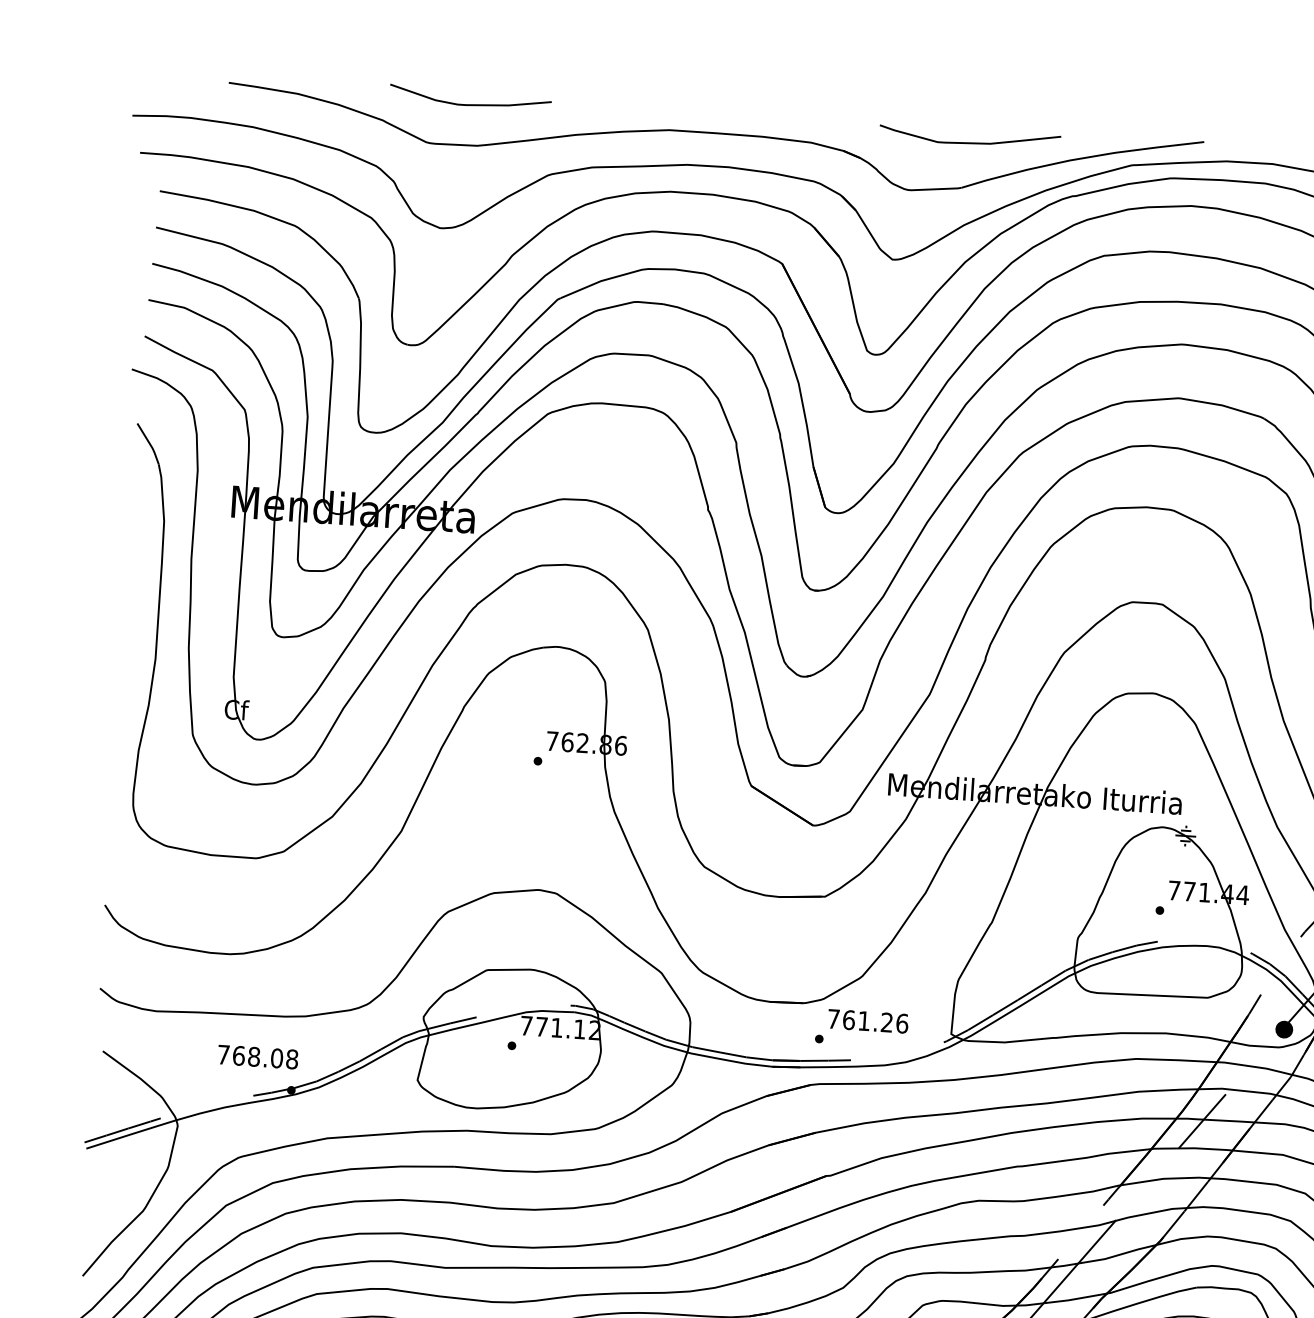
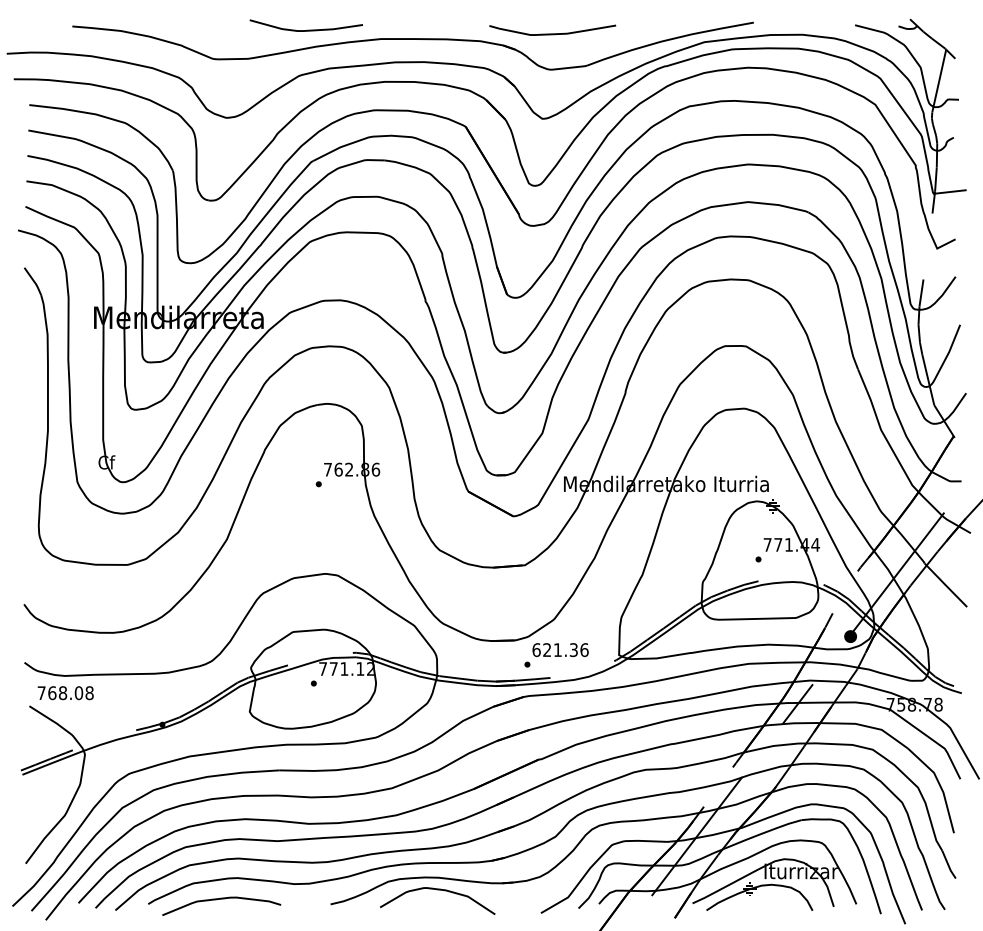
curve: (471, 103) -> (307, 29), moved
curve: (969, 142) -> (552, 33), moved
text: (859, 1021) -> (554, 650), 761.26 -> 621.36
text: (257, 1057) -> (65, 693), moved

